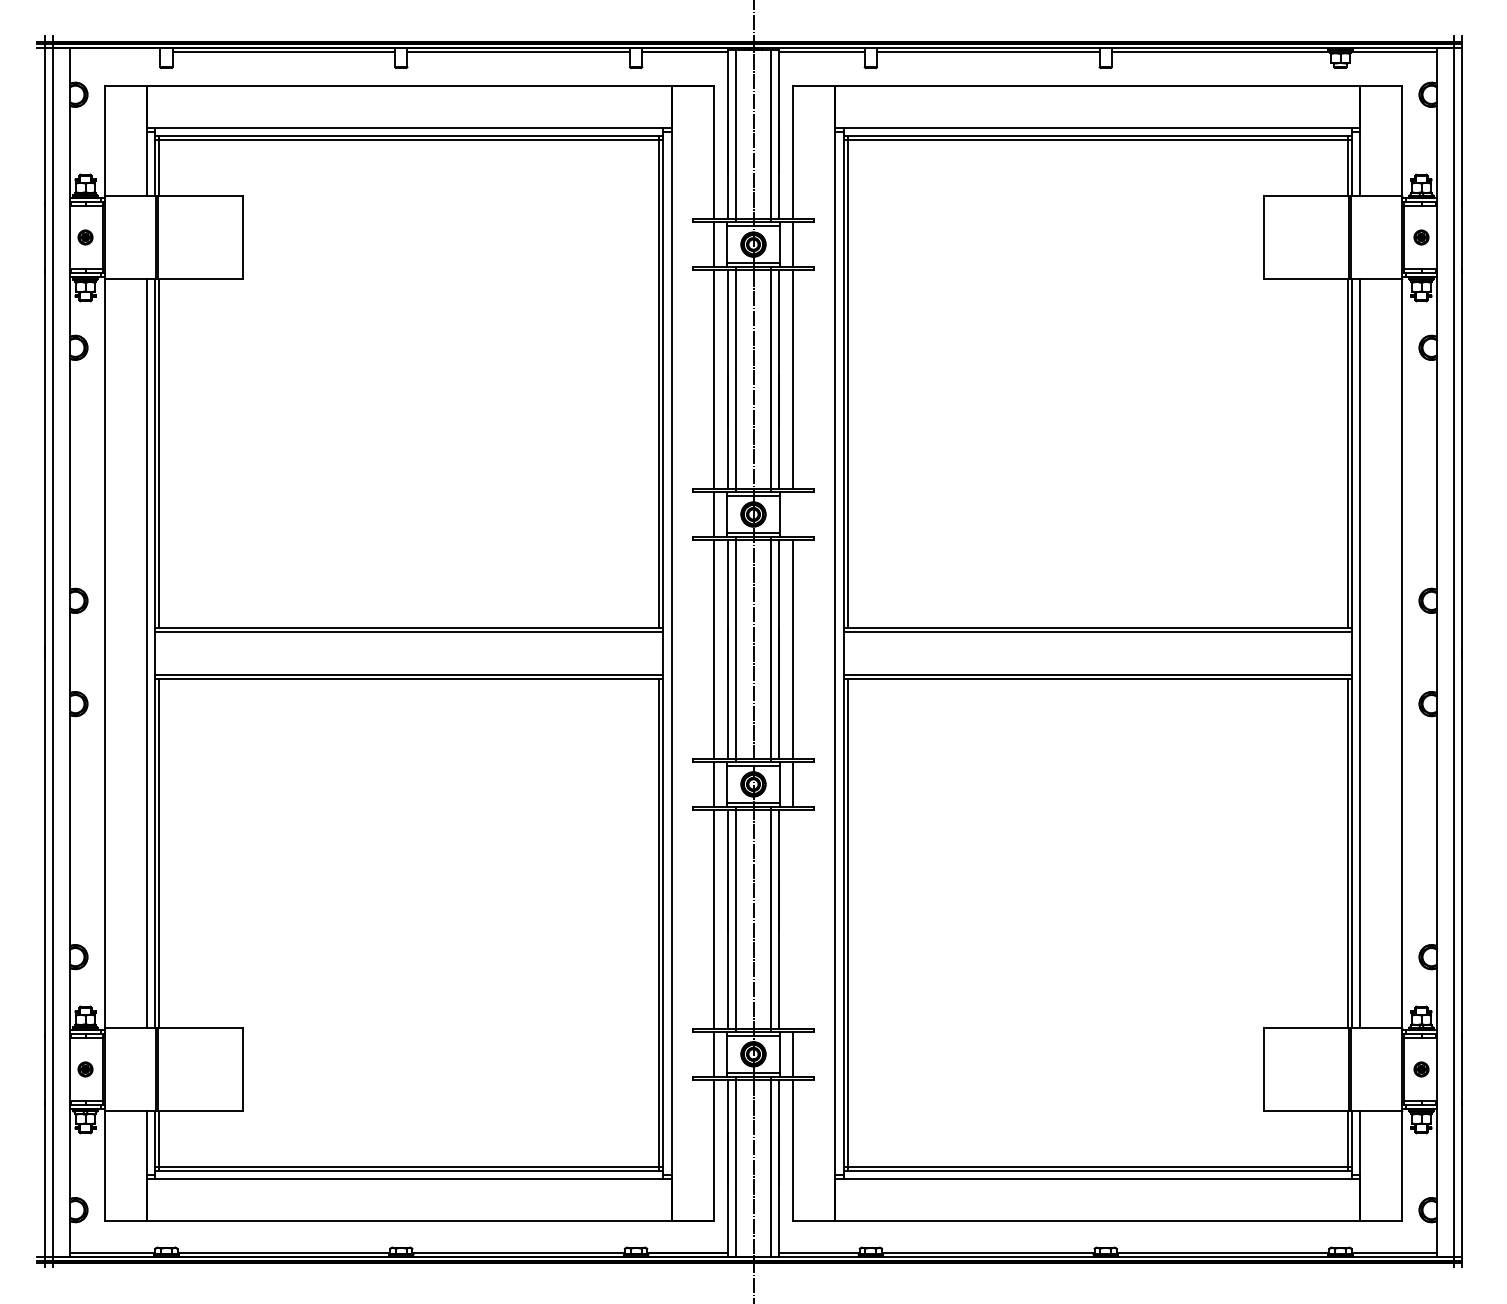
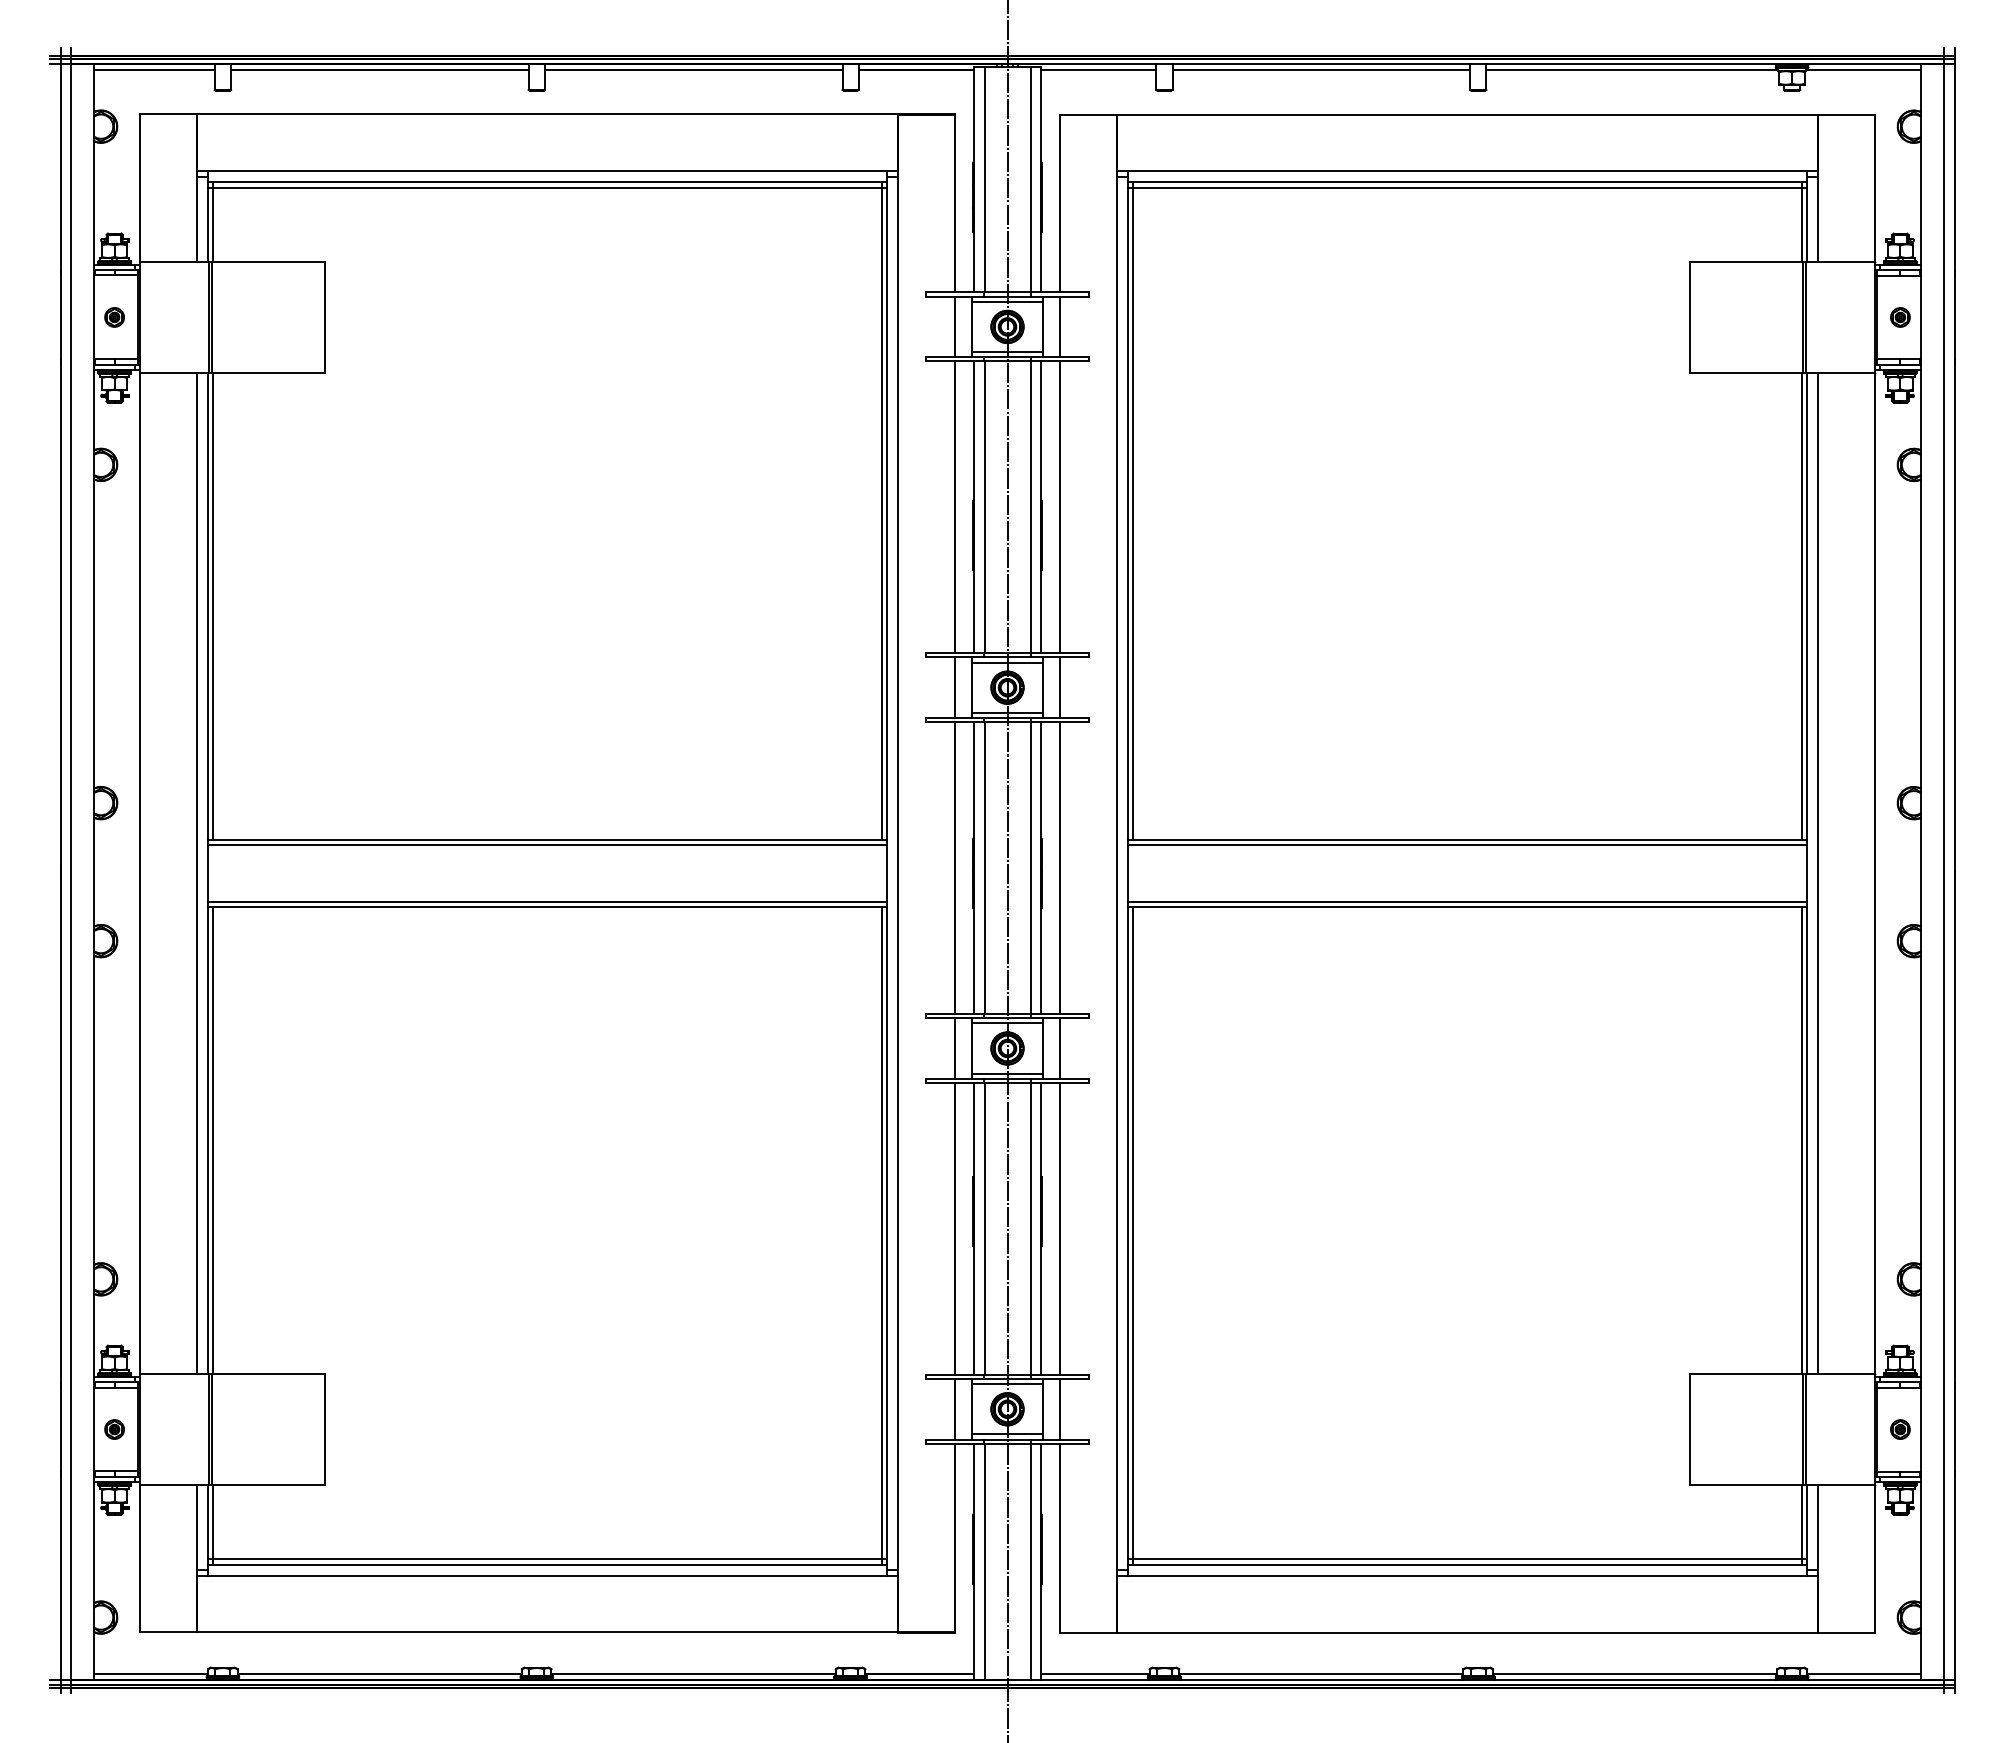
line: (115, 52) -> (154, 69), added
line: (793, 514) -> (1060, 687), added
line: (793, 919) -> (1060, 1228), added

